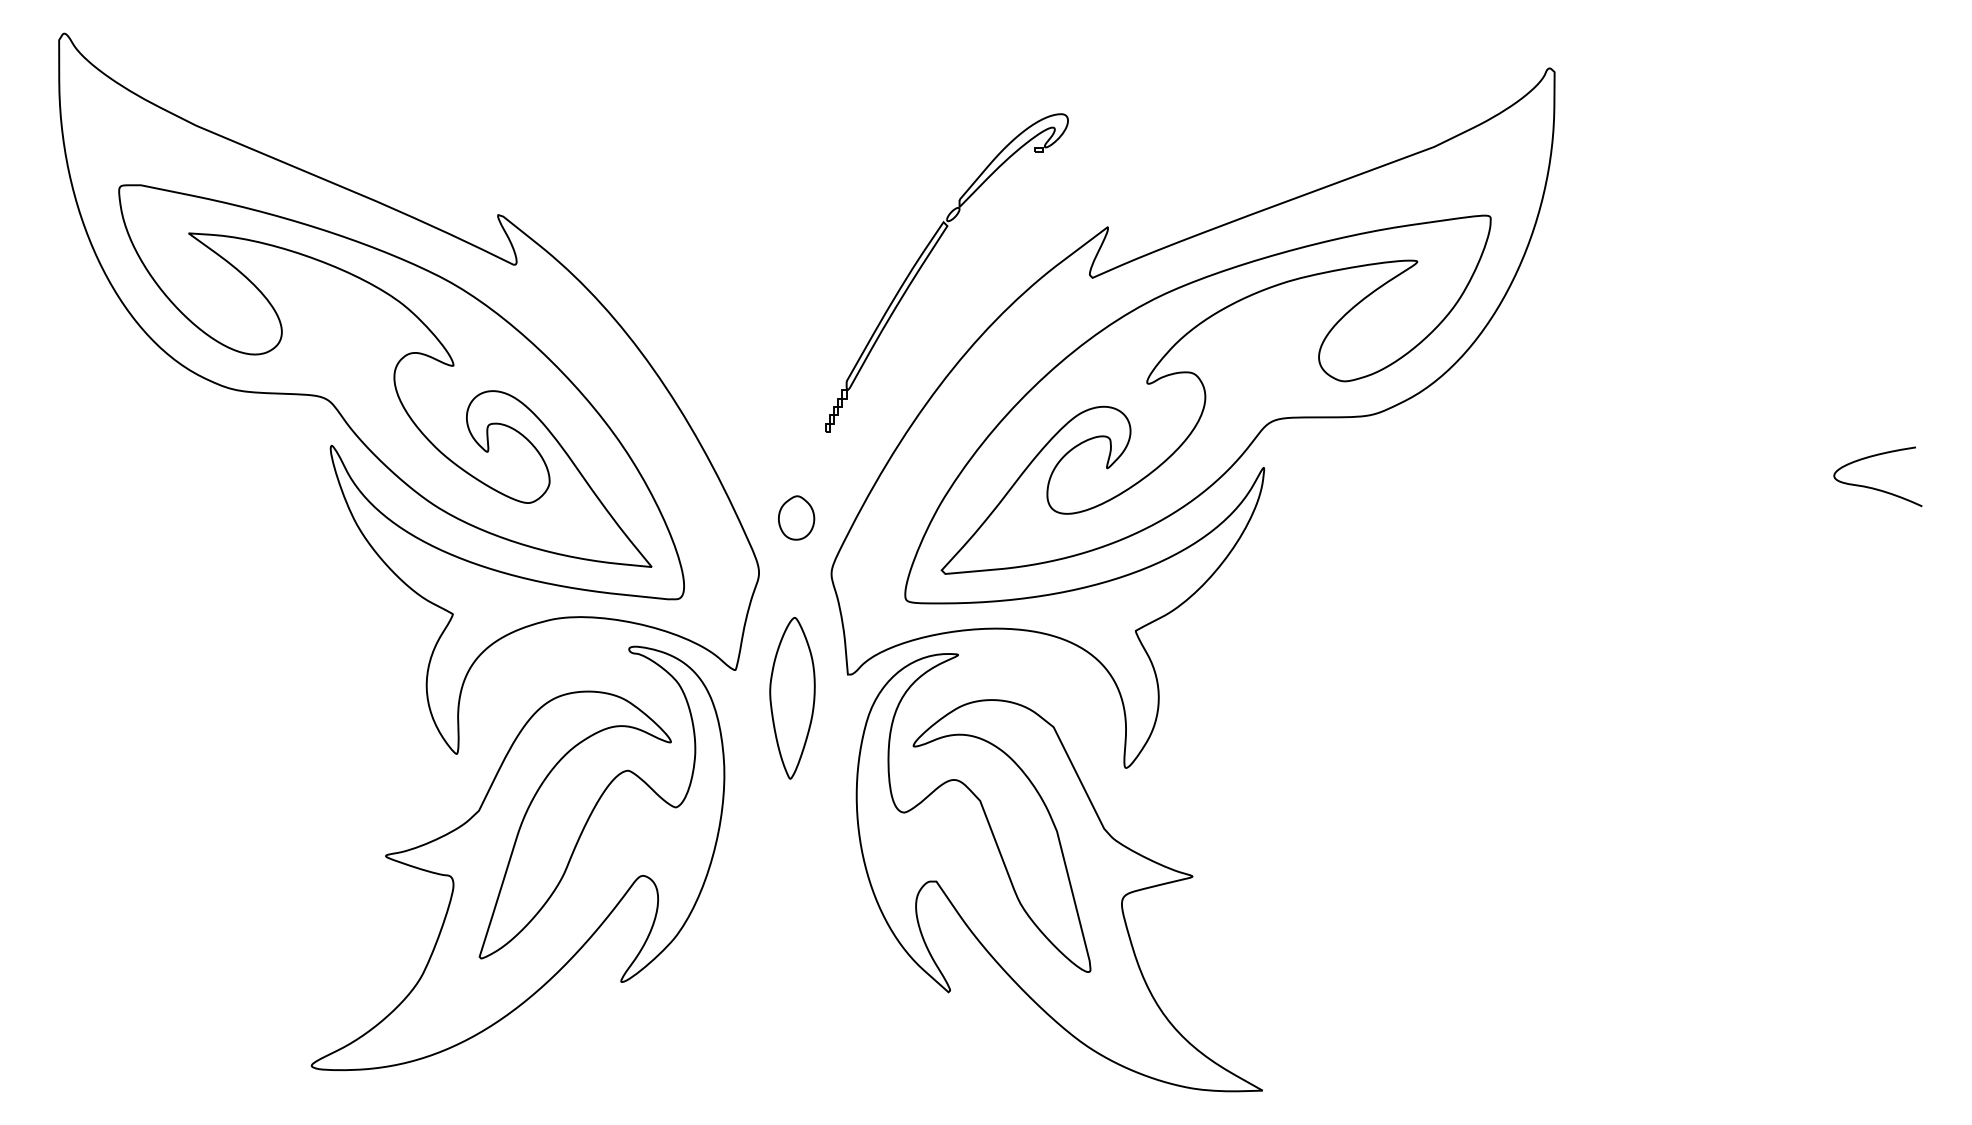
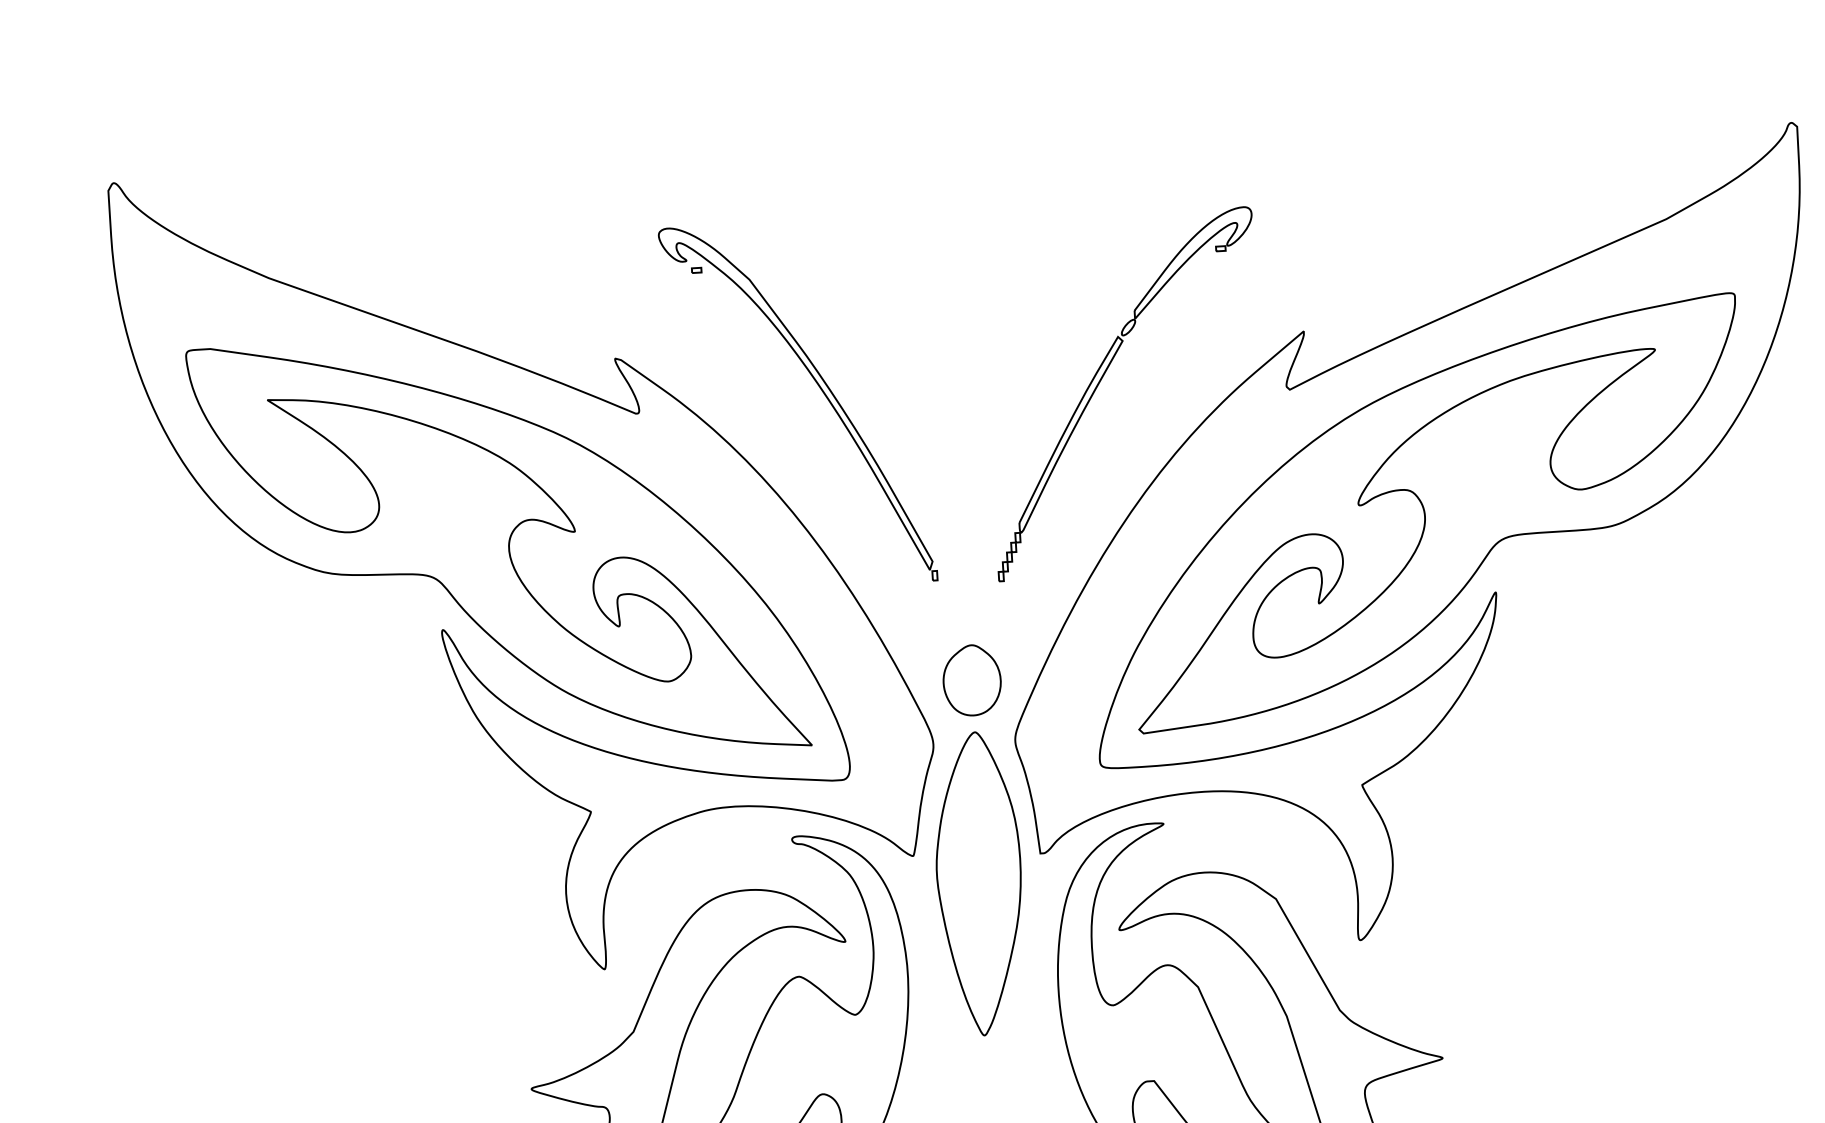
part: (678, 254) -> (821, 391), added
part: (796, 517) -> (971, 679), size x1.43
part: (792, 698) -> (979, 884), size x1.67

